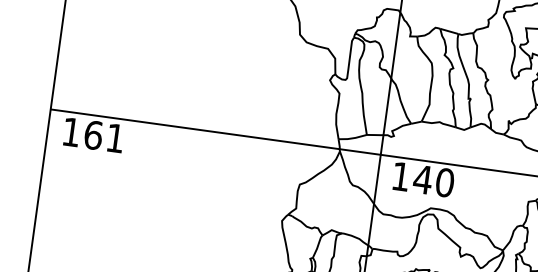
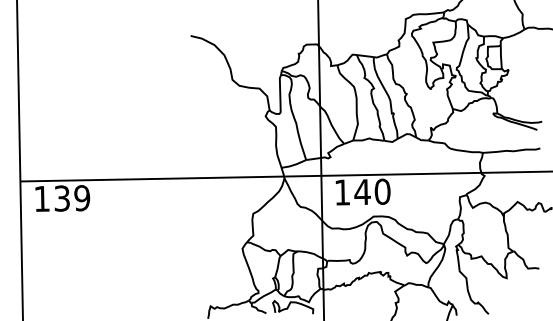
text: (104, 136) -> (72, 198), 161 -> 139

